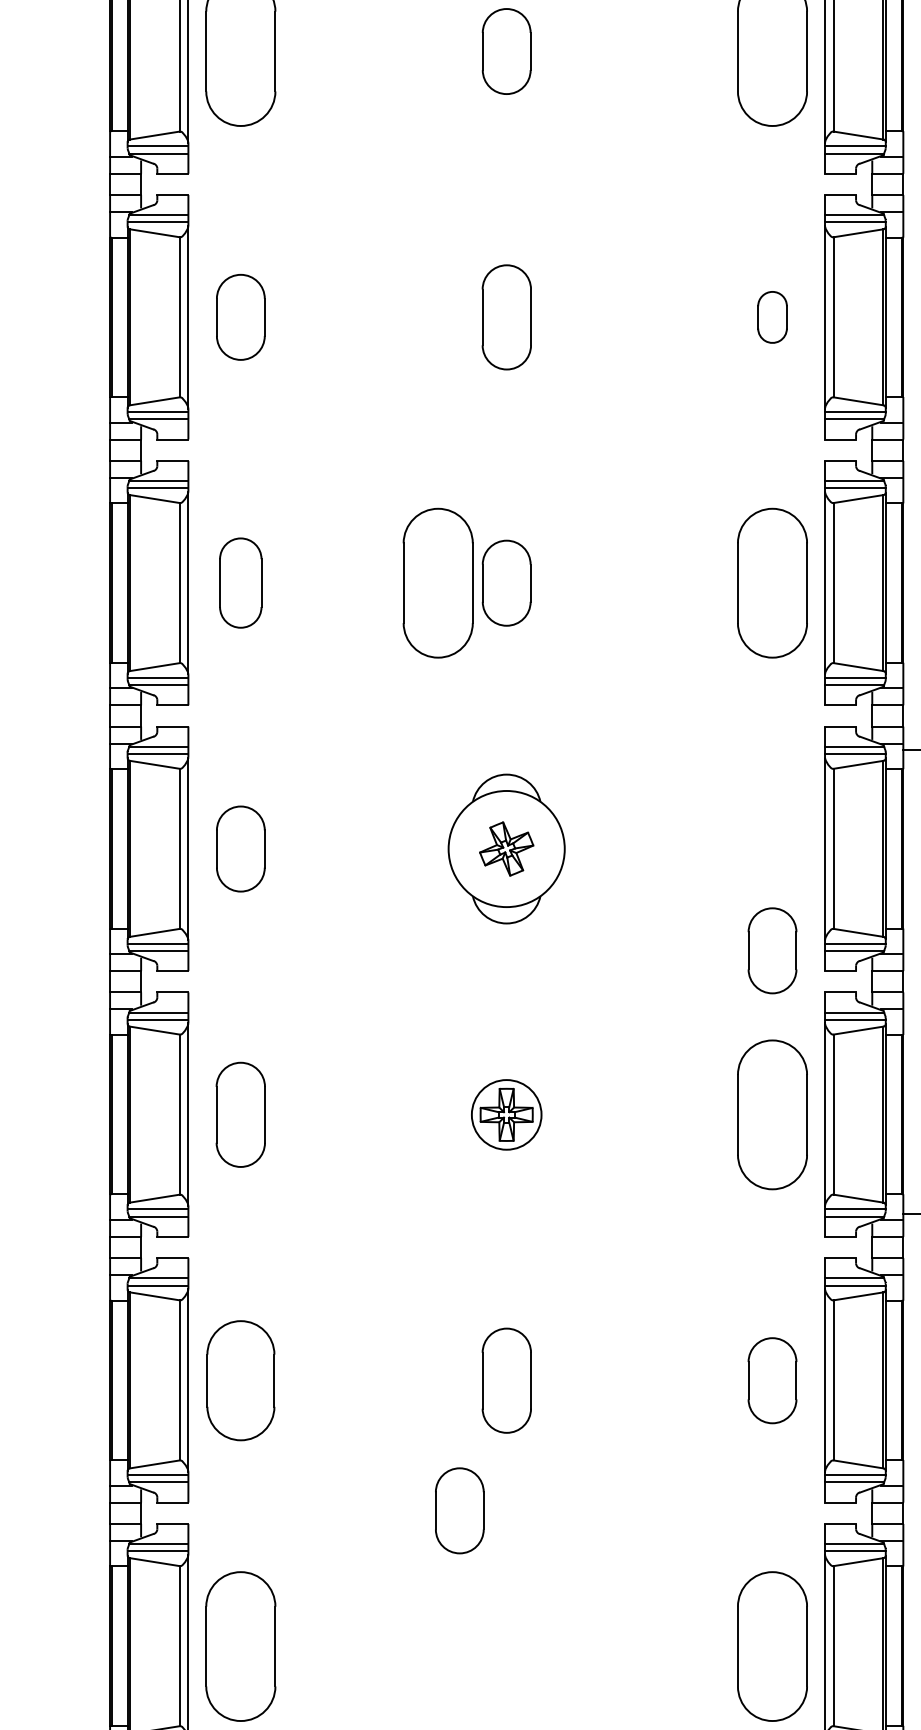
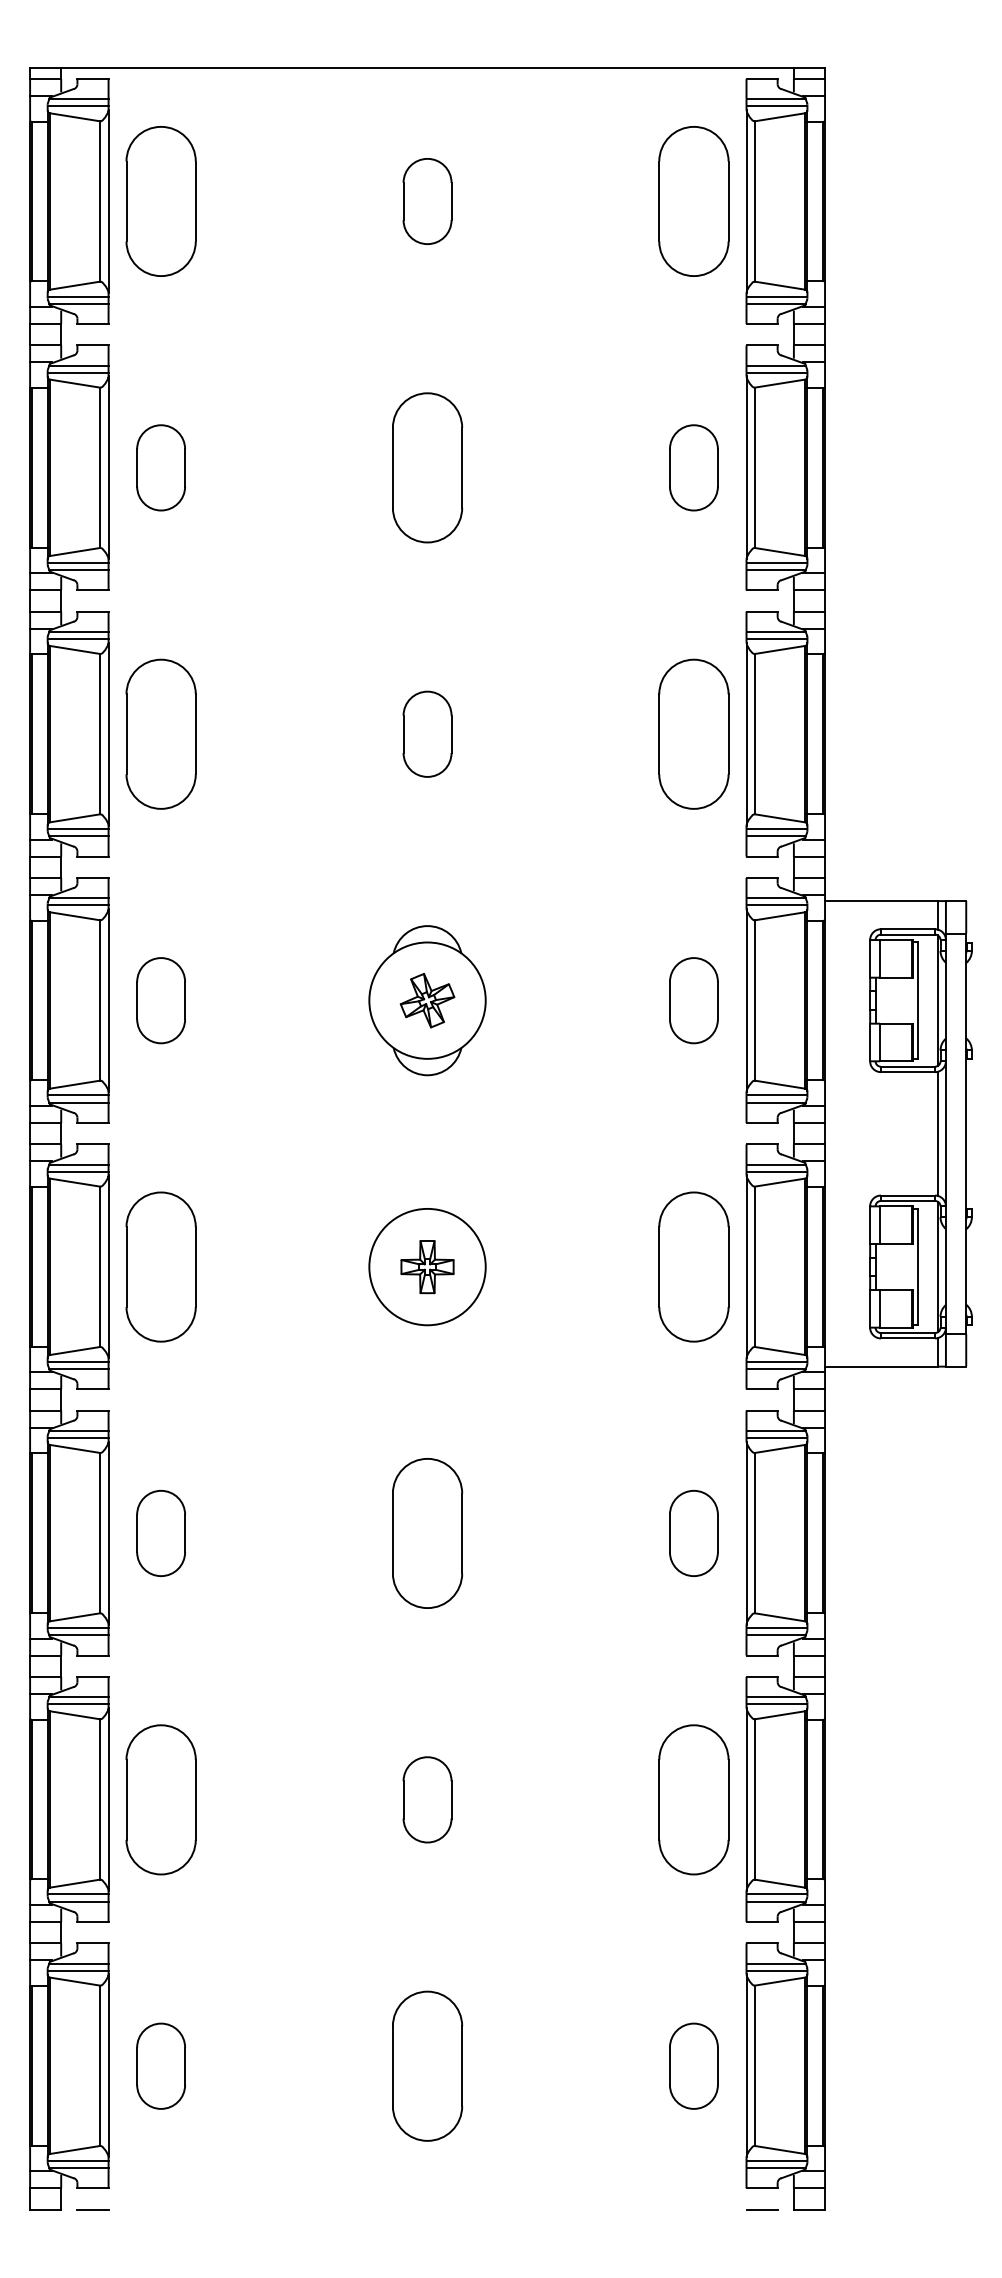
part: (506, 316) -> (427, 467), size x1.43
part: (772, 316) -> (693, 467), size x1.67
part: (240, 582) -> (160, 733), size x1.67
part: (437, 582) -> (358, 733), removed
part: (772, 950) -> (693, 1000), moved
part: (240, 1114) -> (160, 1266), size x1.43
circle: (506, 1114) -> (427, 1266), size x1.67
part: (240, 1380) -> (160, 1533), size x0.71
part: (506, 1380) -> (427, 1533), size x1.43
part: (459, 1510) -> (427, 1799), moved

